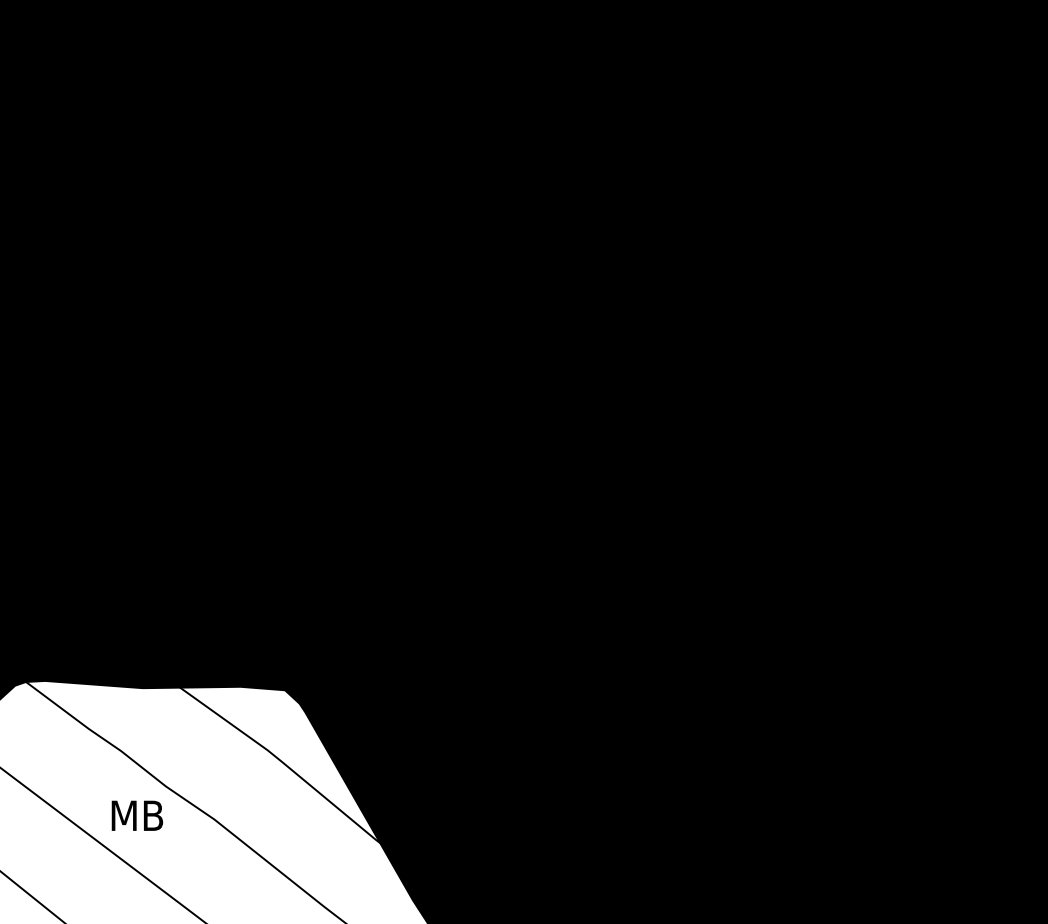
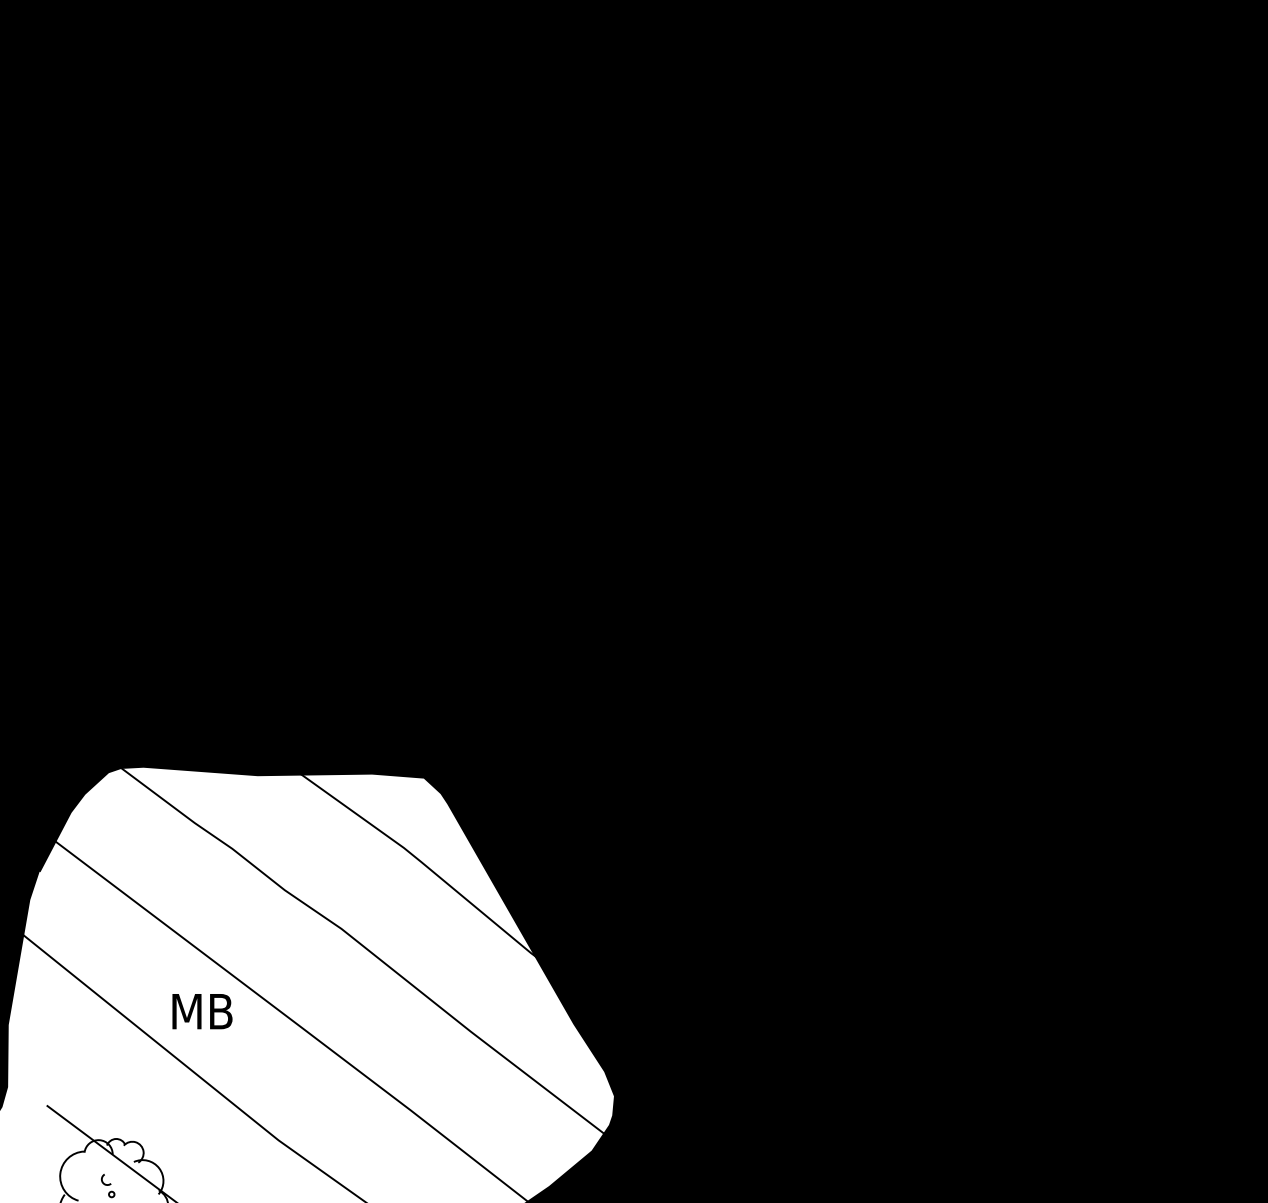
text: (137, 815) -> (202, 1011), moved

